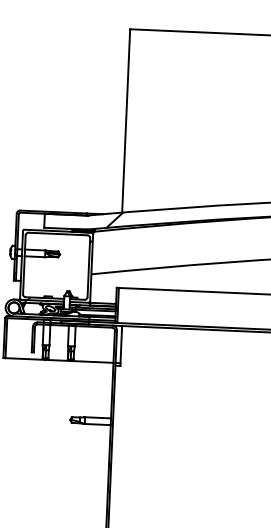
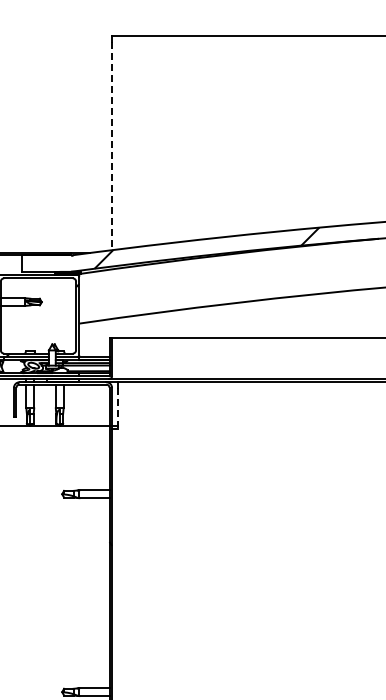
line: (126, 123) -> (112, 146), solid -> dashed
line: (120, 348) -> (117, 408), solid -> dashed

